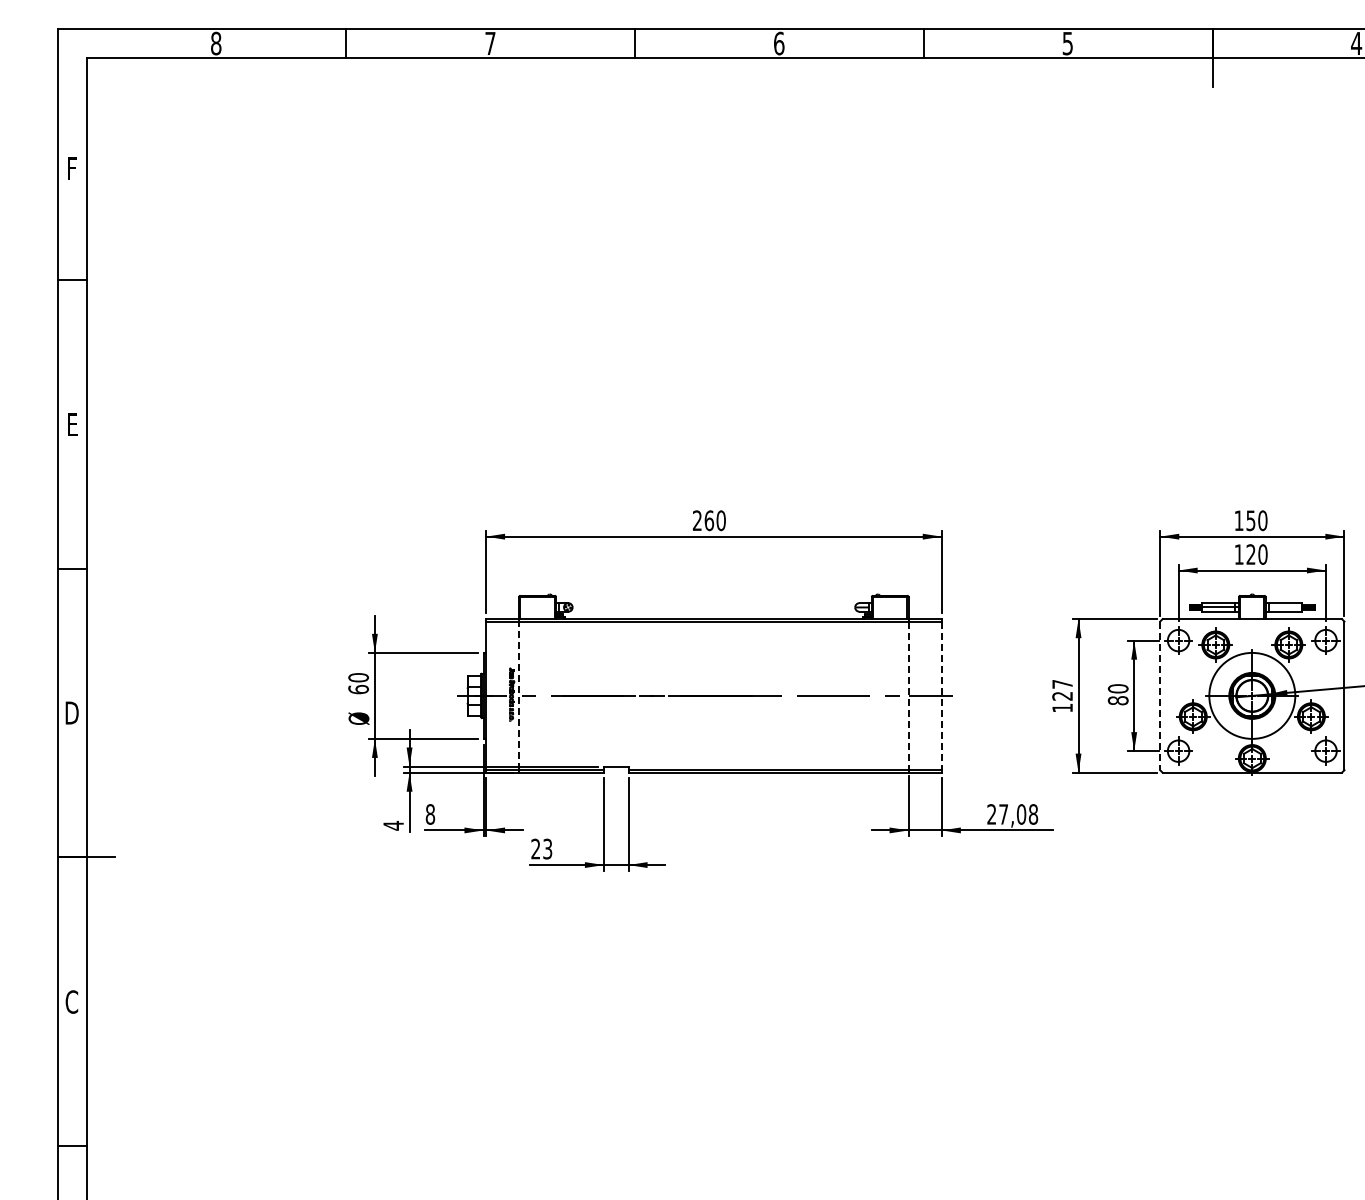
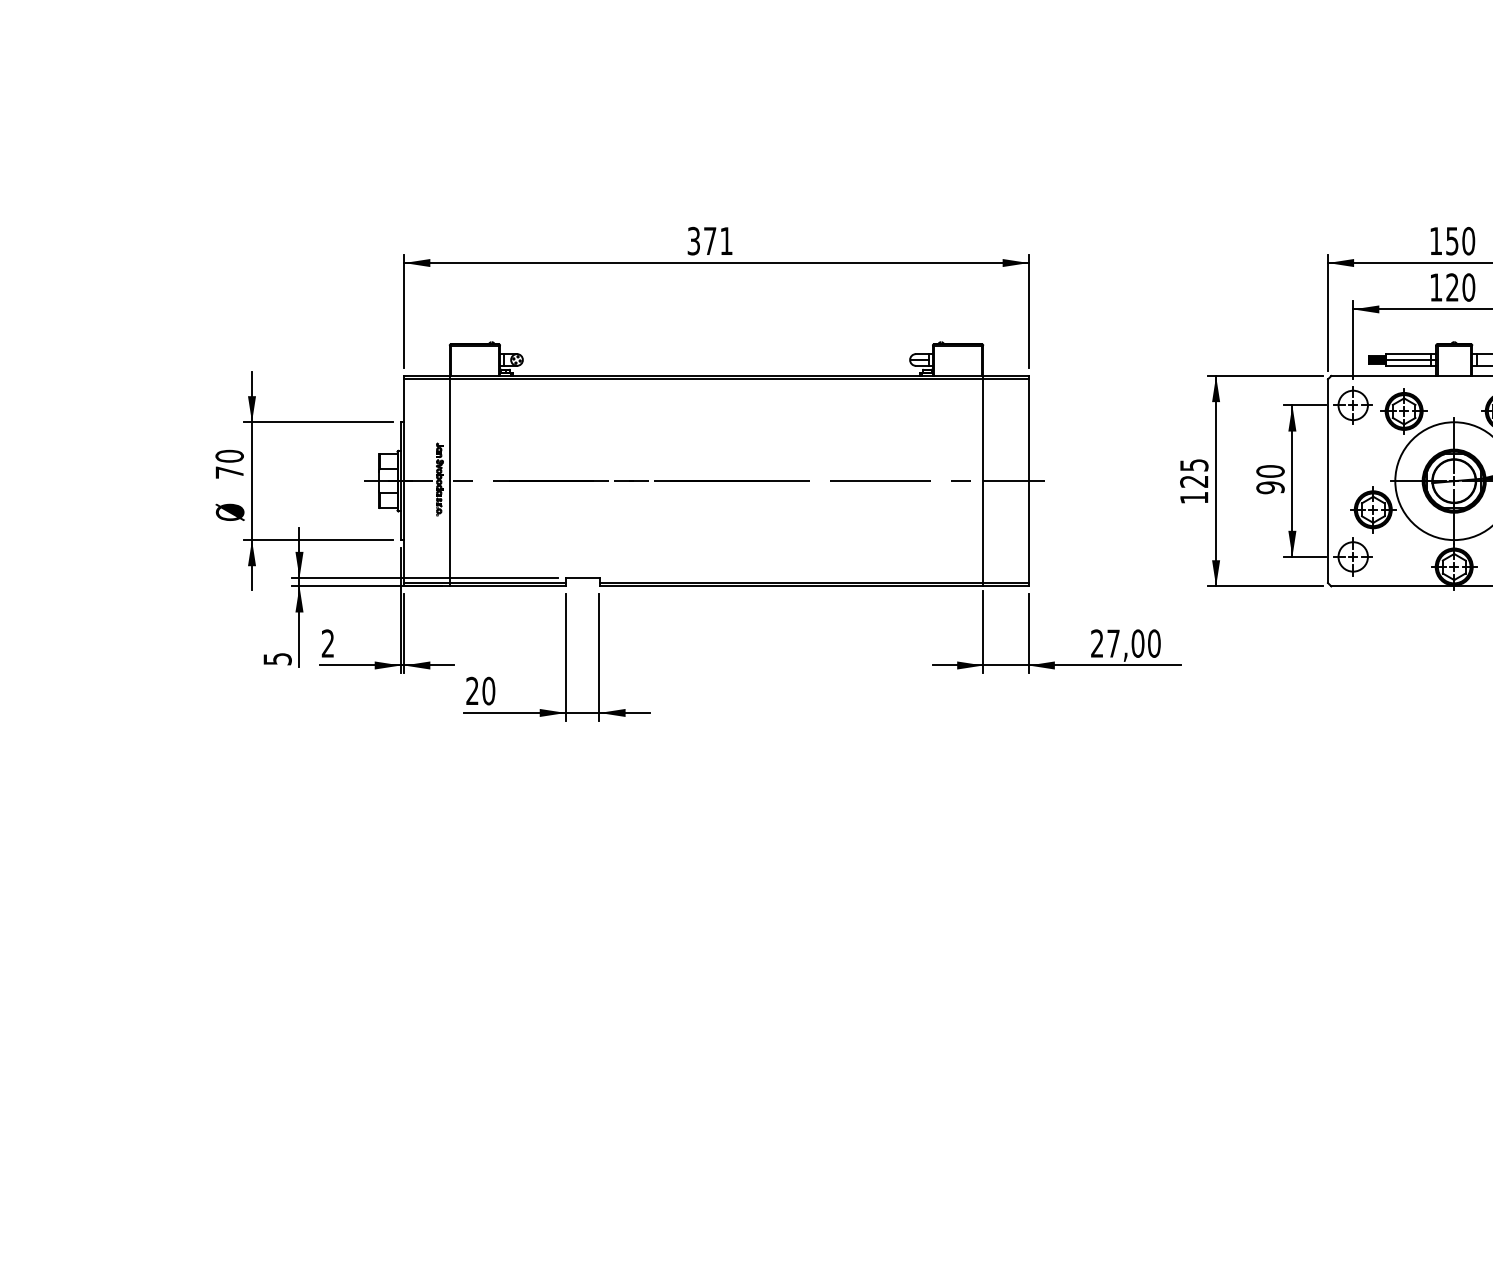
text: (709, 520) -> (710, 240), 260 -> 371
text: (1062, 684) -> (1194, 465), 127 -> 125
text: (358, 689) -> (229, 472), 60 -> 70
line: (519, 695) -> (450, 480), dashed -> solid
line: (908, 696) -> (983, 482), dashed -> solid
line: (941, 696) -> (1028, 482), dashed -> solid
line: (1160, 696) -> (1328, 482), dashed -> solid
text: (1118, 700) -> (1270, 487), 80 -> 90
text: (430, 814) -> (328, 643), 8 -> 2
text: (1033, 814) -> (1154, 643), 27,08 -> 27,00
text: (393, 825) -> (277, 658), 4 -> 5
text: (547, 848) -> (488, 690), 23 -> 20

